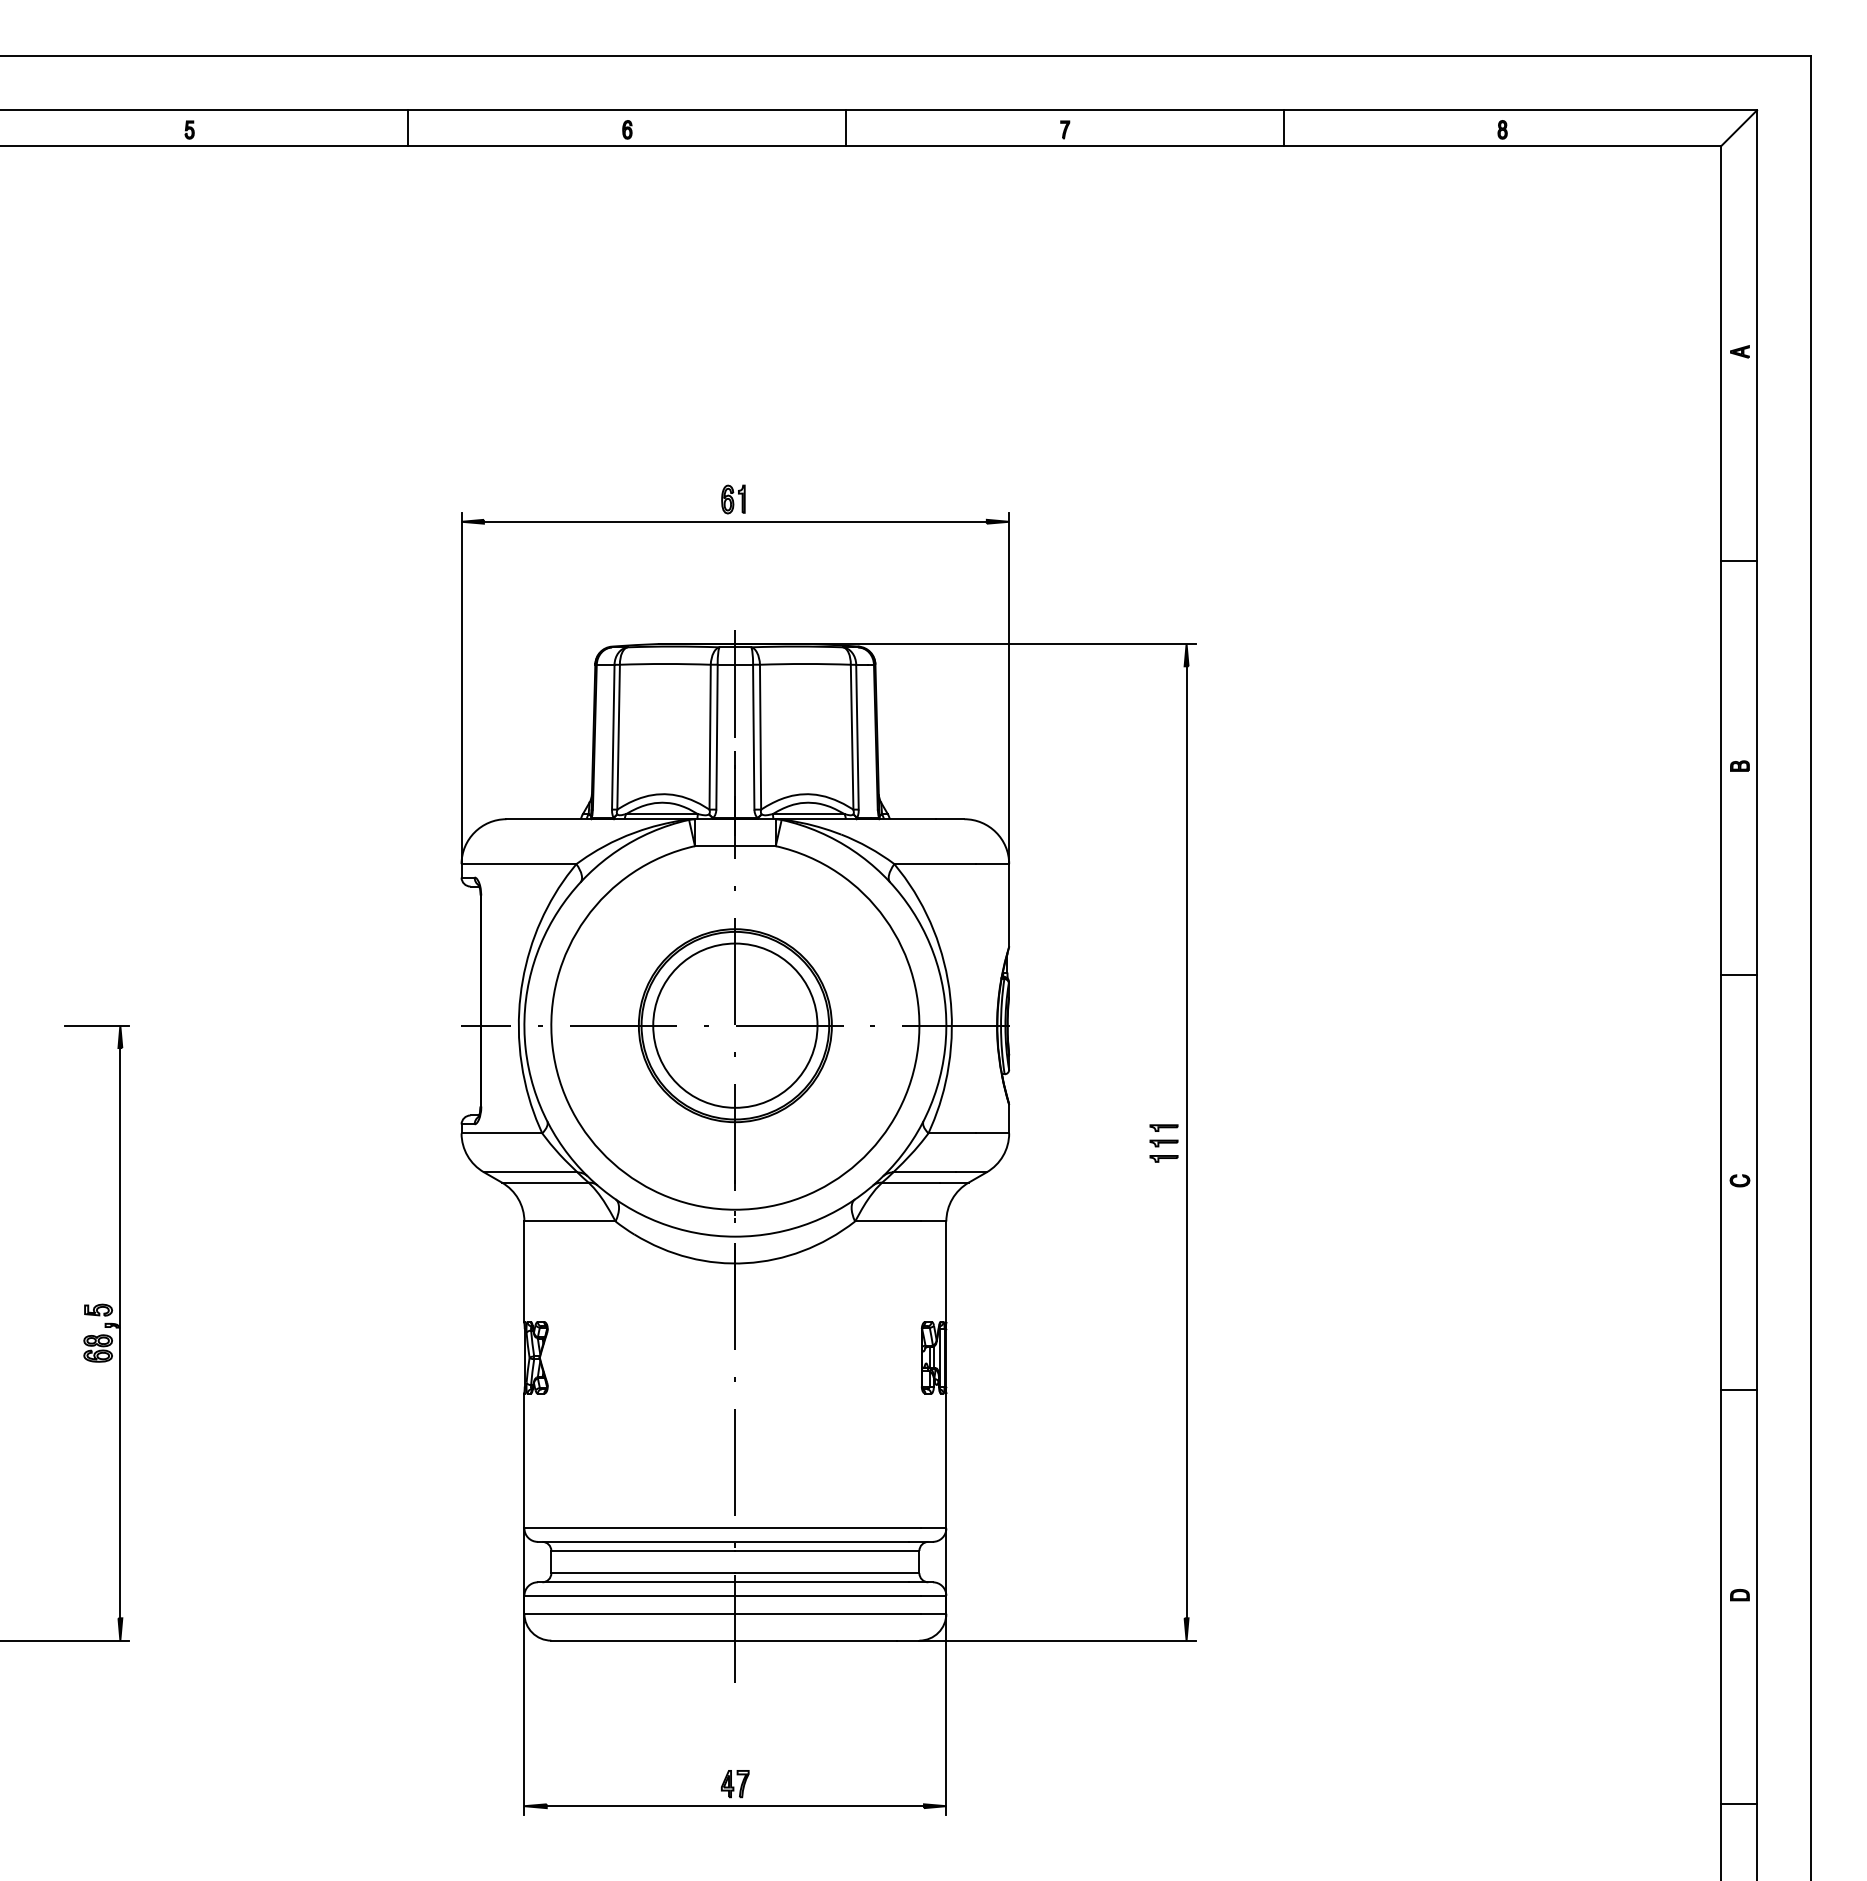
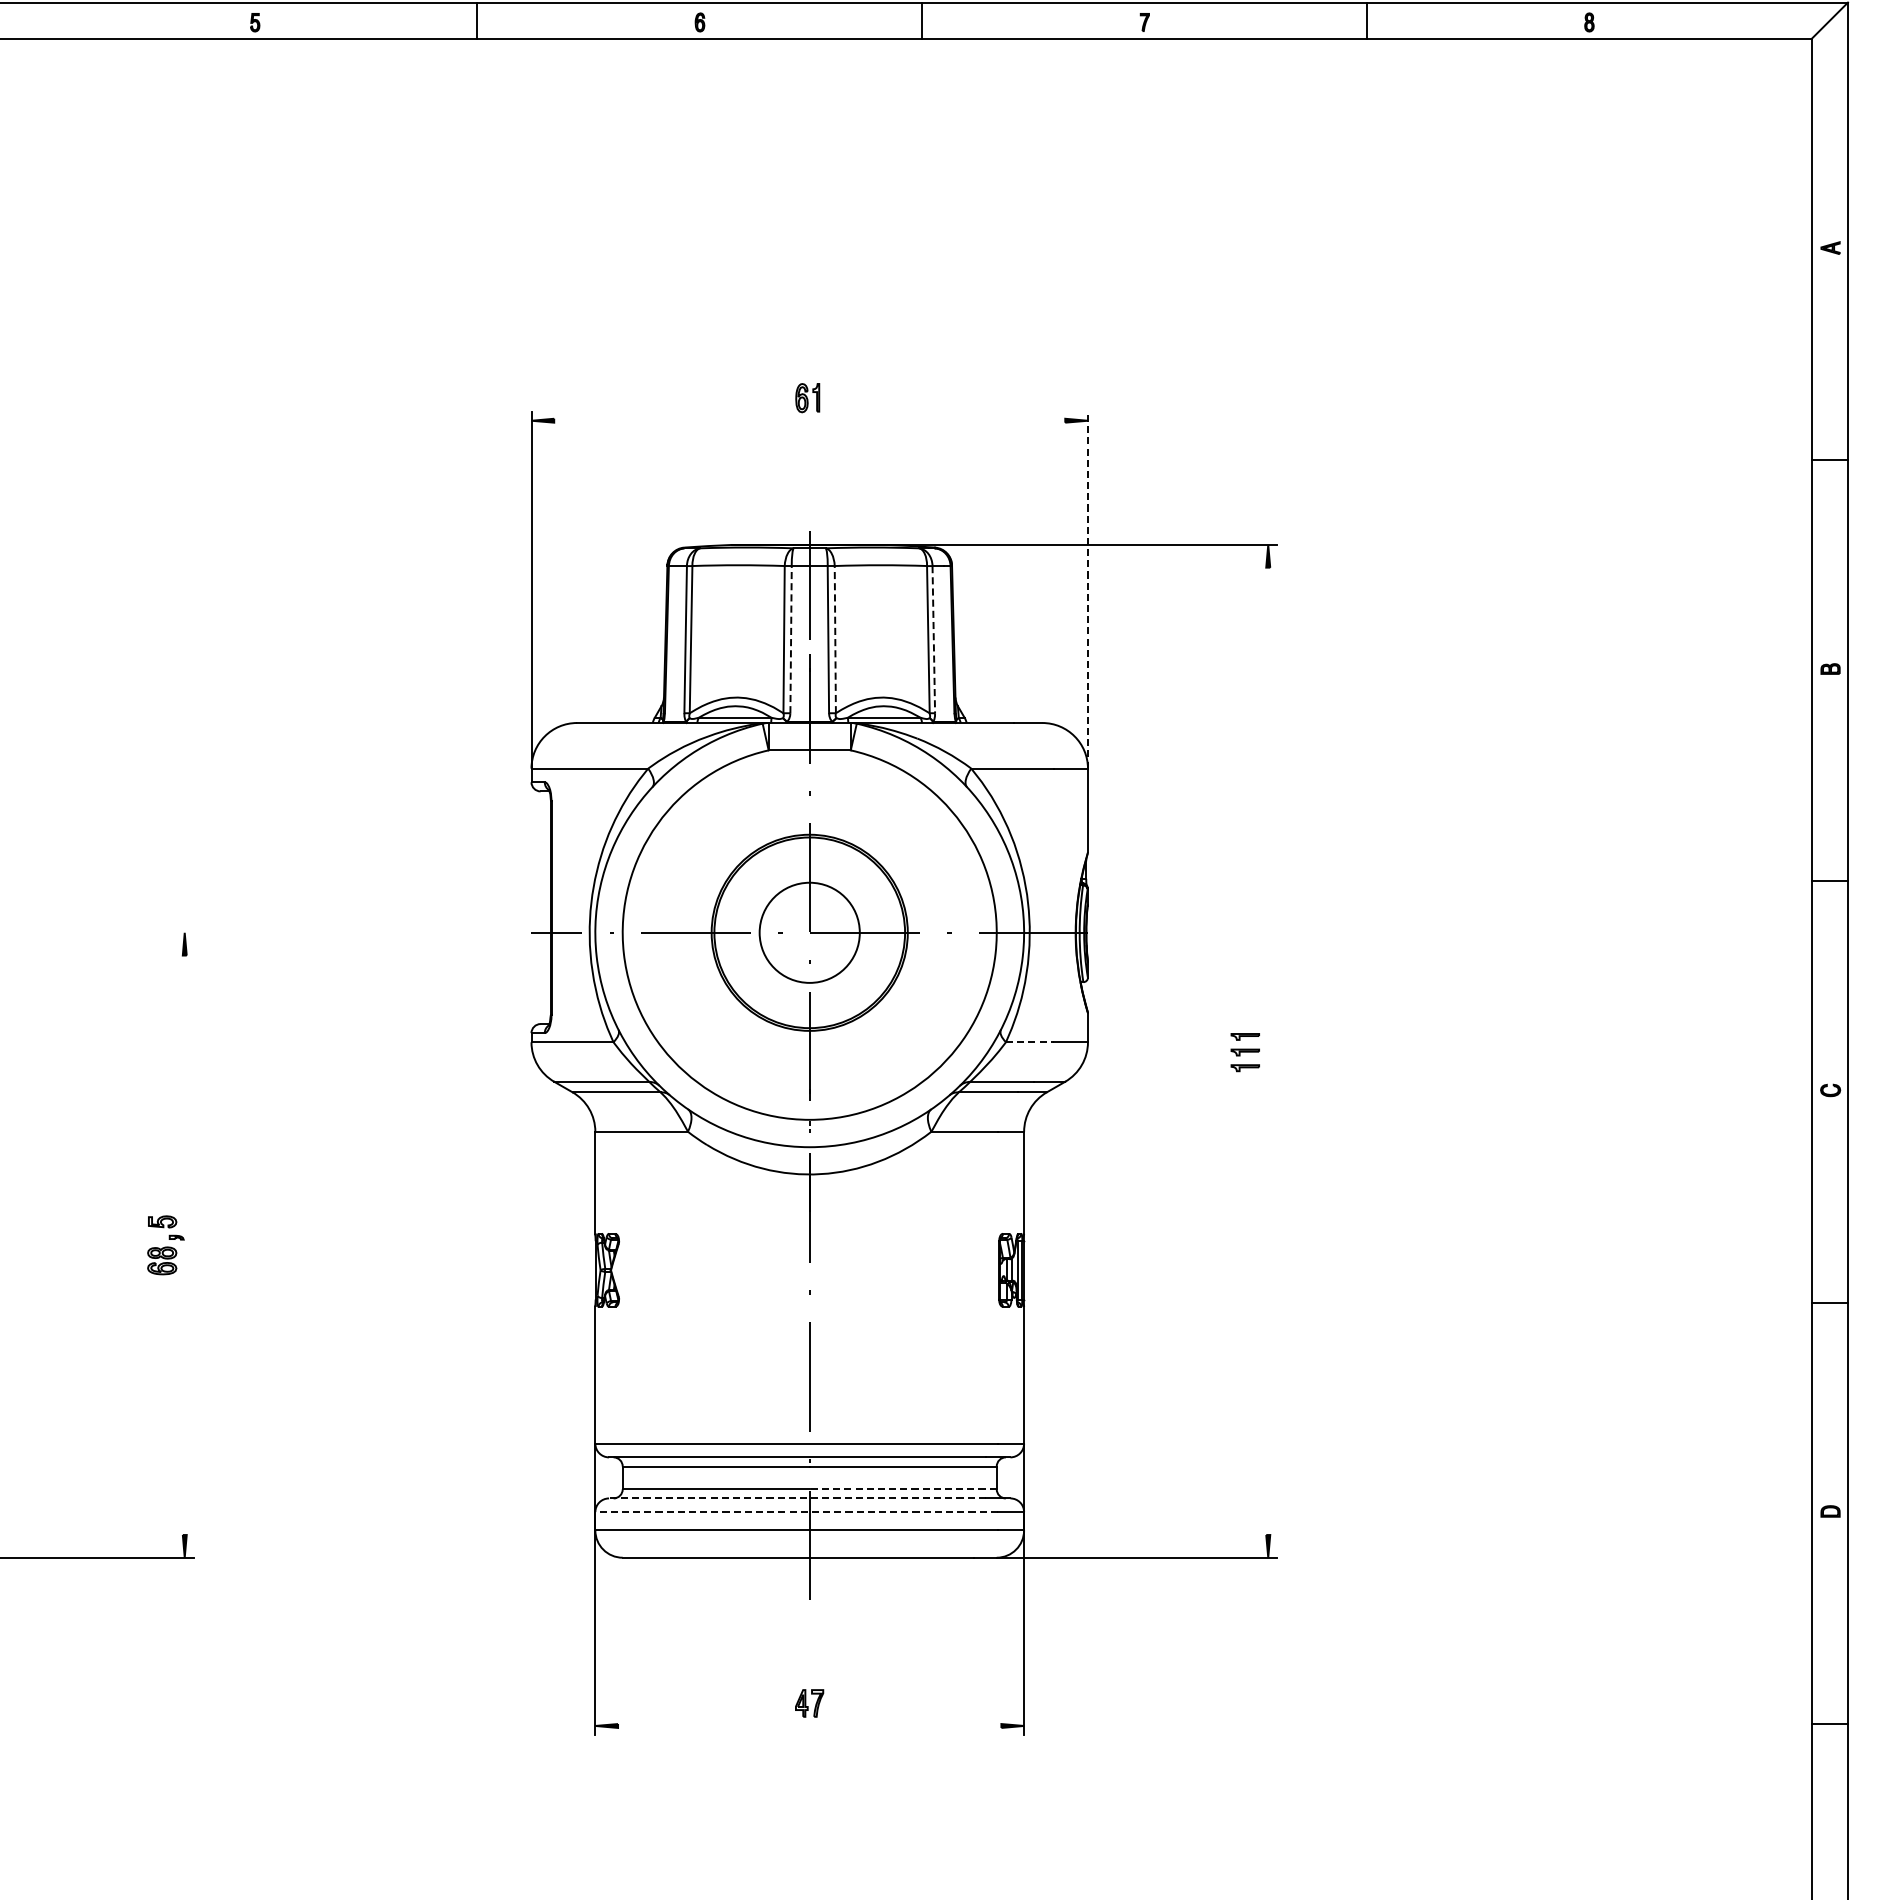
line: (734, 521) -> (808, 420), removed
line: (1009, 688) -> (1088, 590), solid -> dashed
line: (717, 736) -> (791, 638), solid -> dashed
line: (760, 736) -> (835, 638), solid -> dashed
line: (857, 737) -> (933, 639), solid -> dashed
line: (96, 1025) -> (160, 932), removed
circle: (735, 1025) -> (809, 932), size x0.6
line: (952, 1133) -> (1030, 1042), solid -> dashed
line: (1186, 1142) -> (1268, 1051), removed
line: (120, 1333) -> (184, 1245), removed
line: (826, 1573) -> (902, 1489), solid -> dashed
line: (722, 1582) -> (796, 1498), solid -> dashed
line: (721, 1595) -> (795, 1511), solid -> dashed
line: (734, 1806) -> (808, 1726), removed

